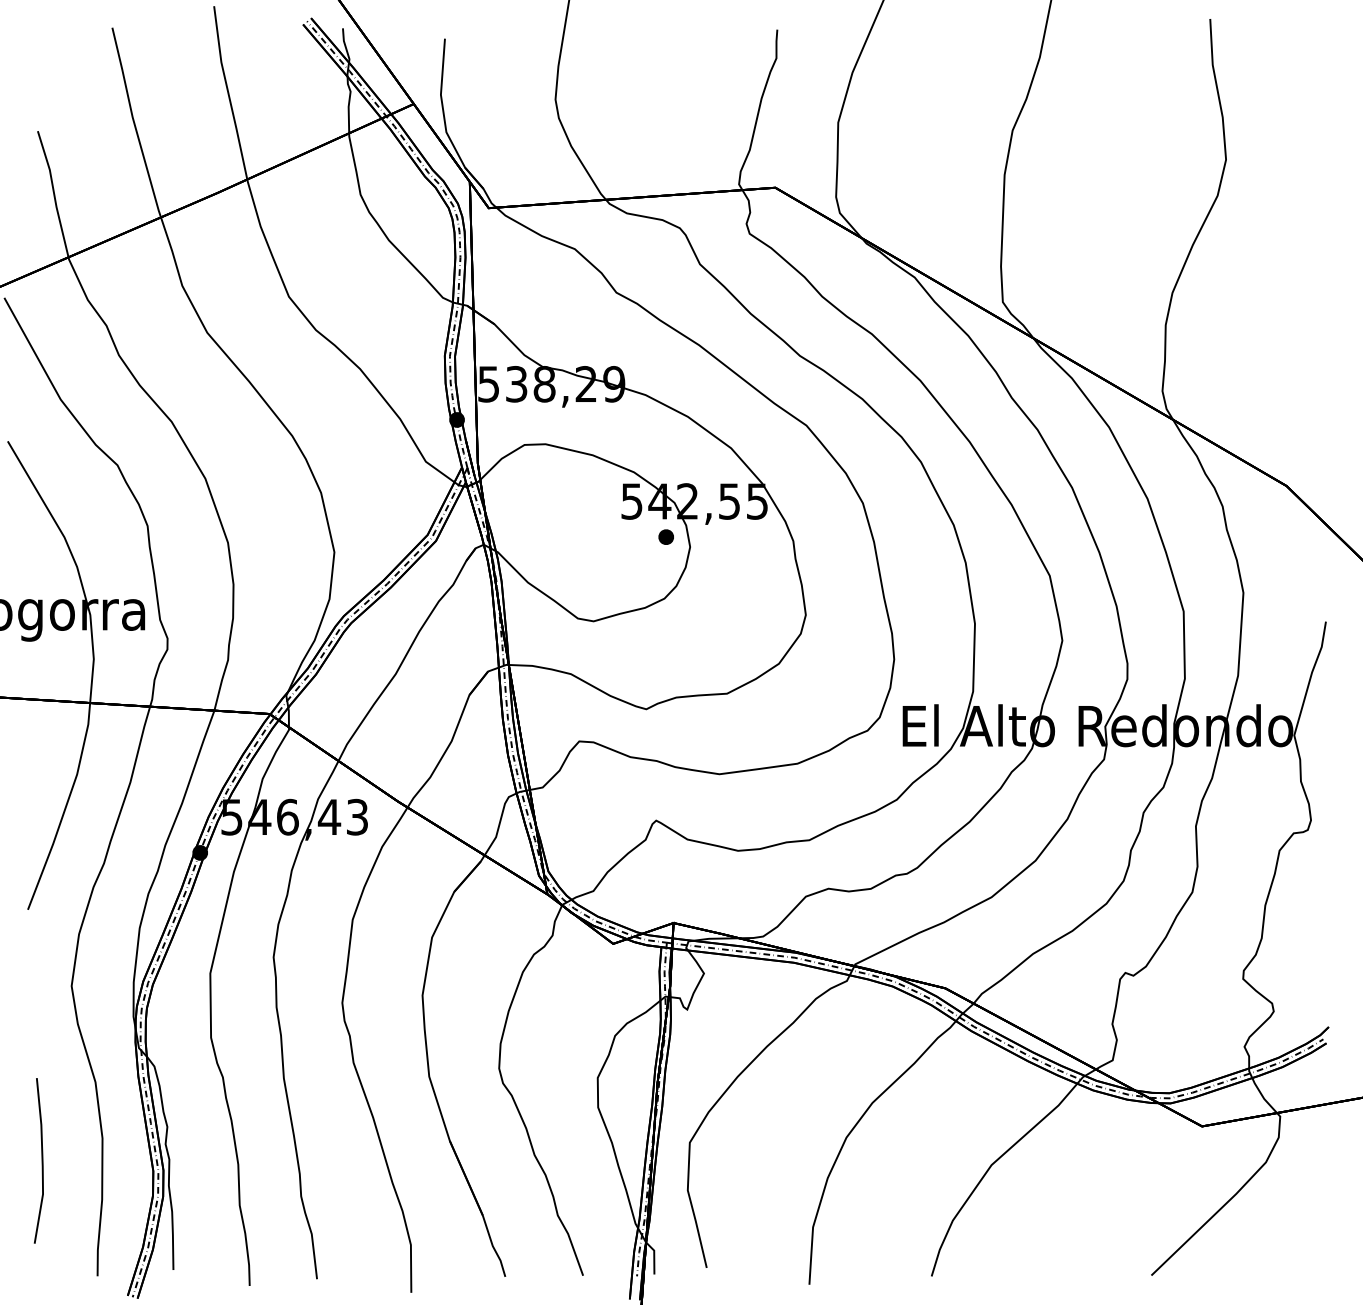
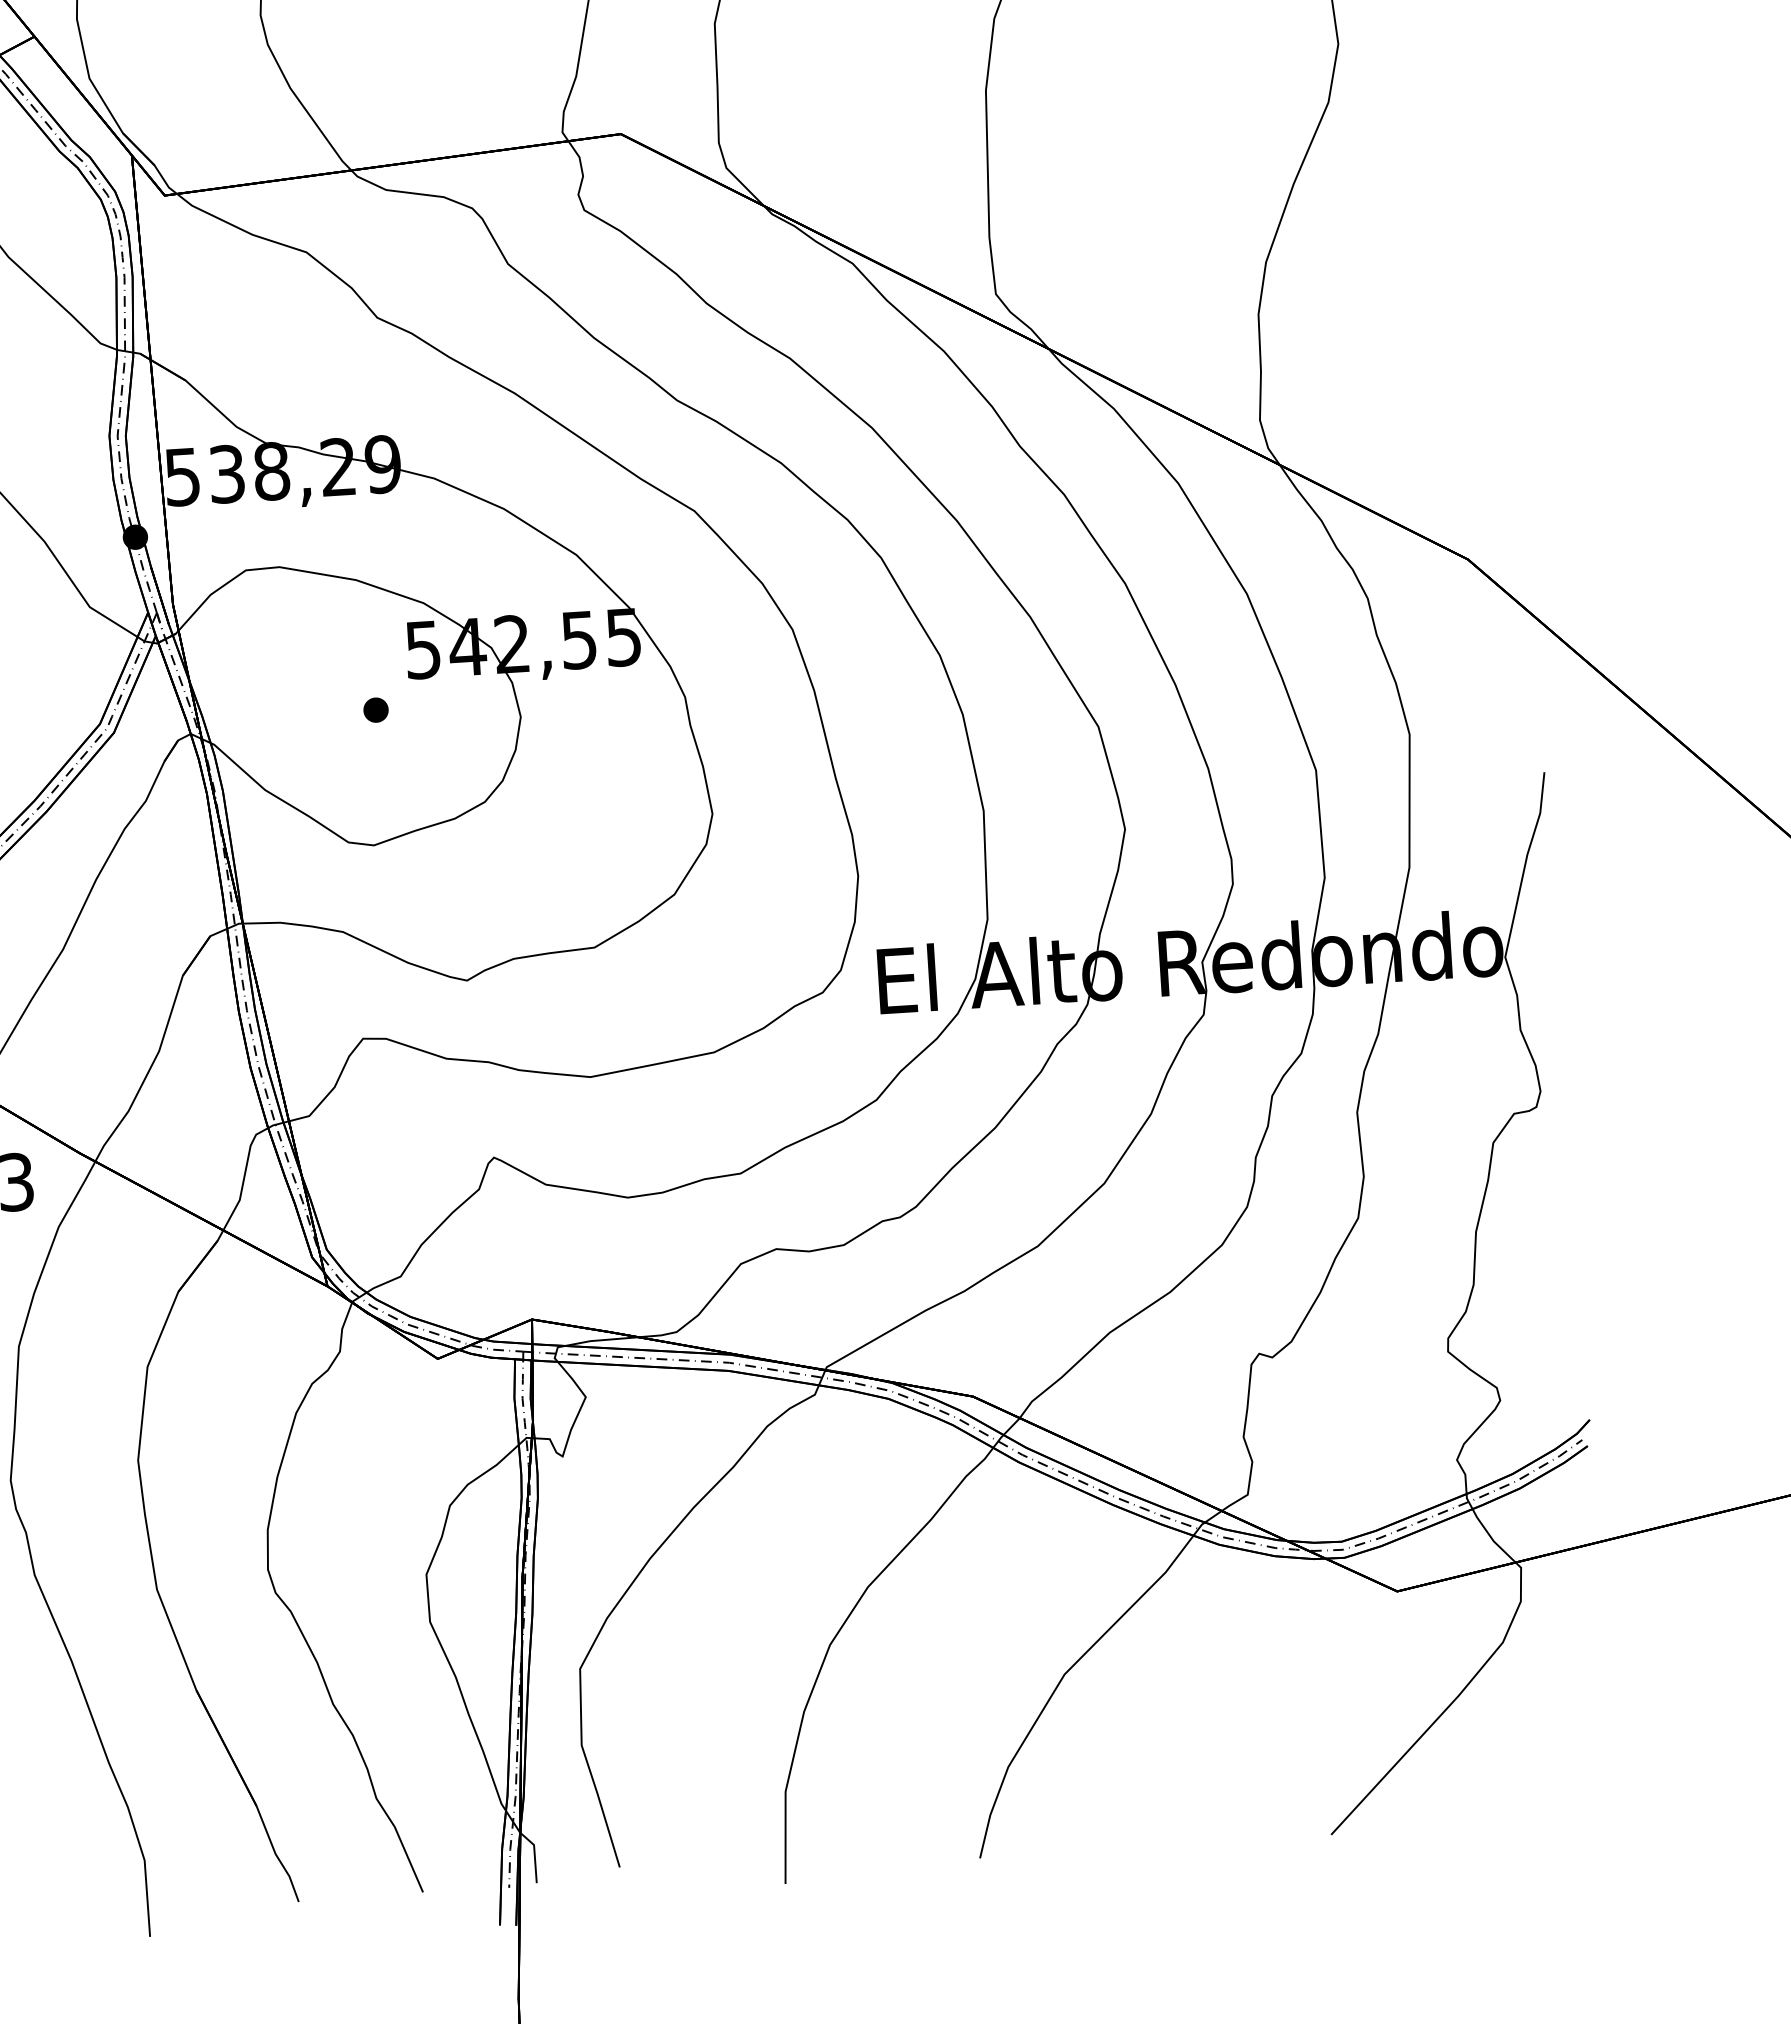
part: (665, 536) -> (374, 709), moved

